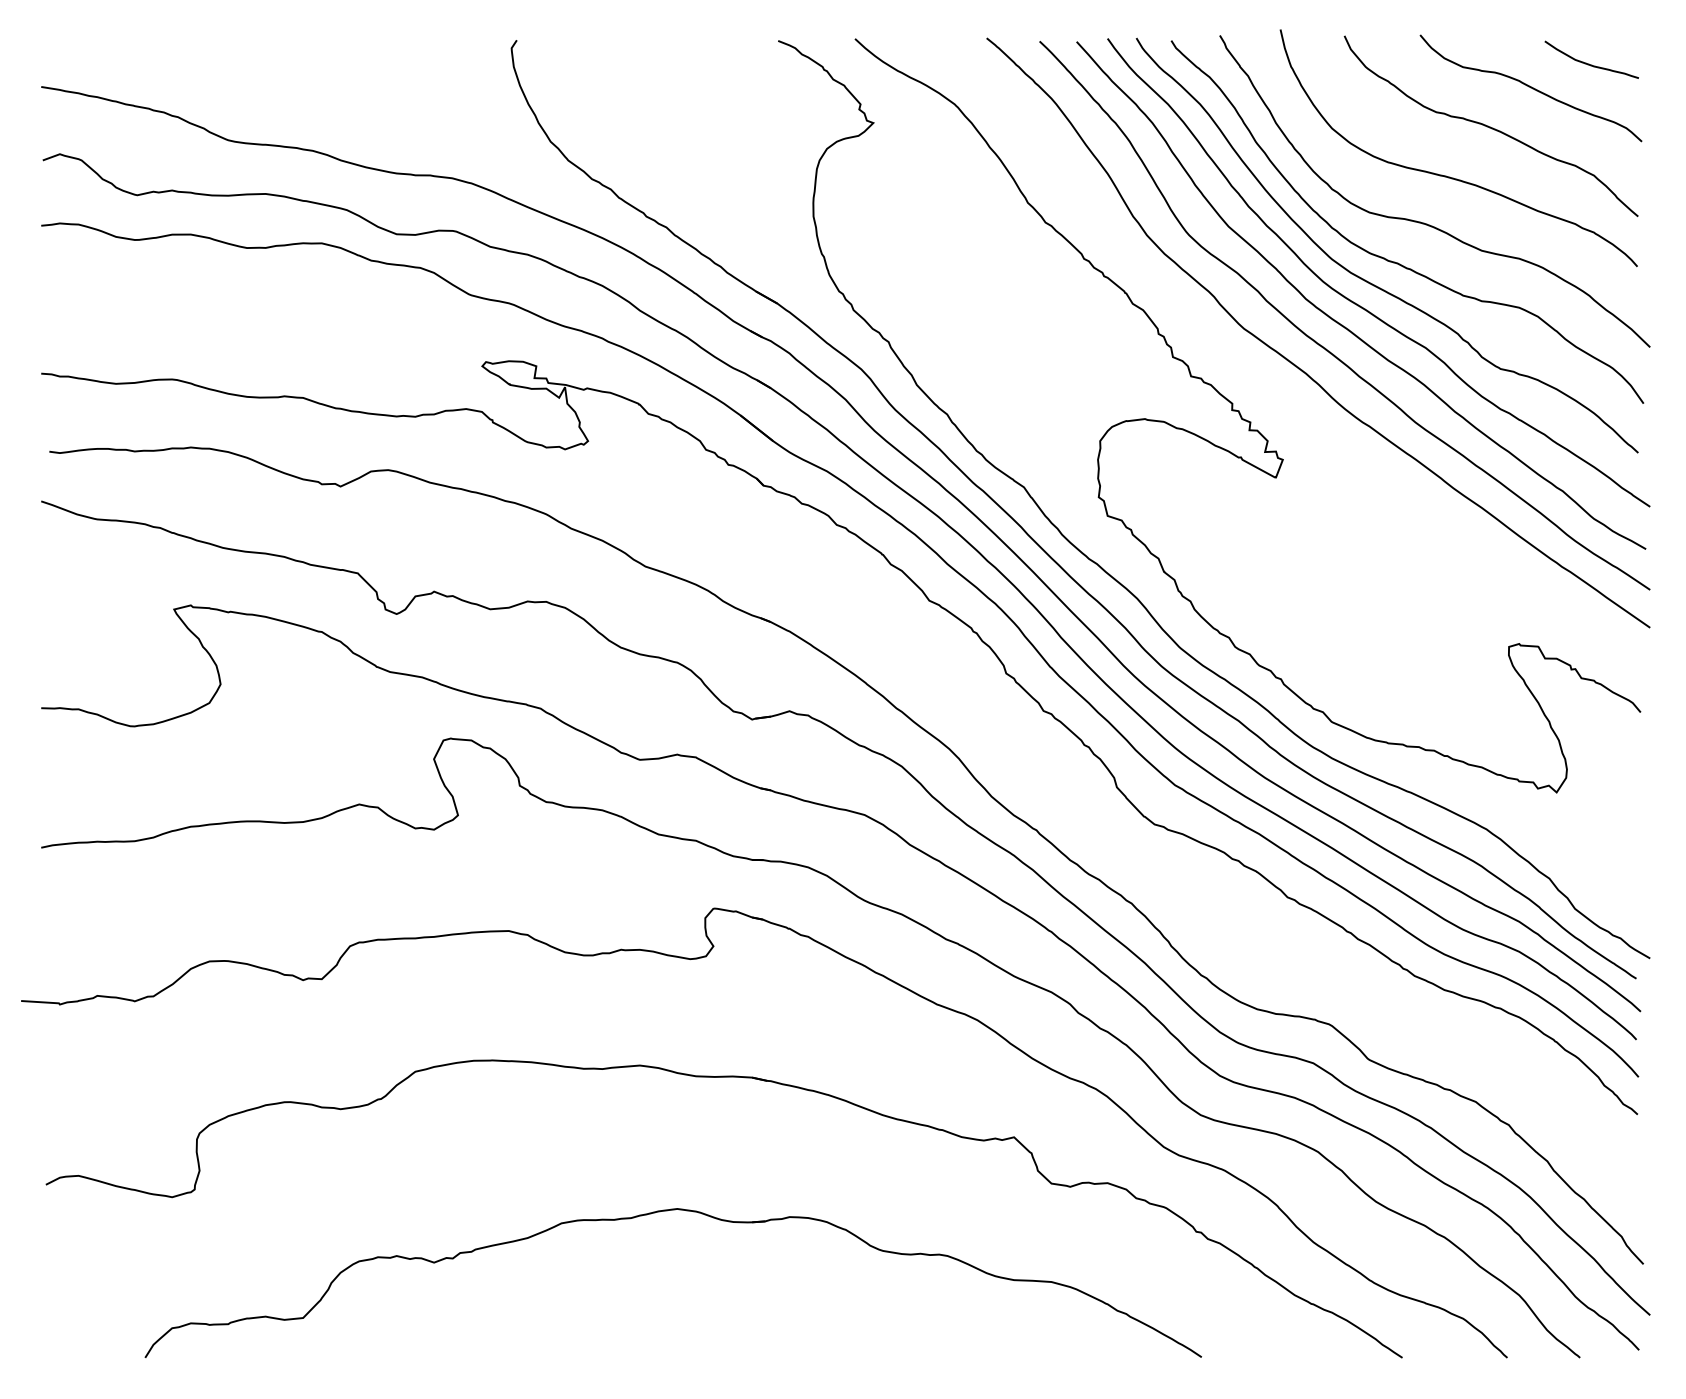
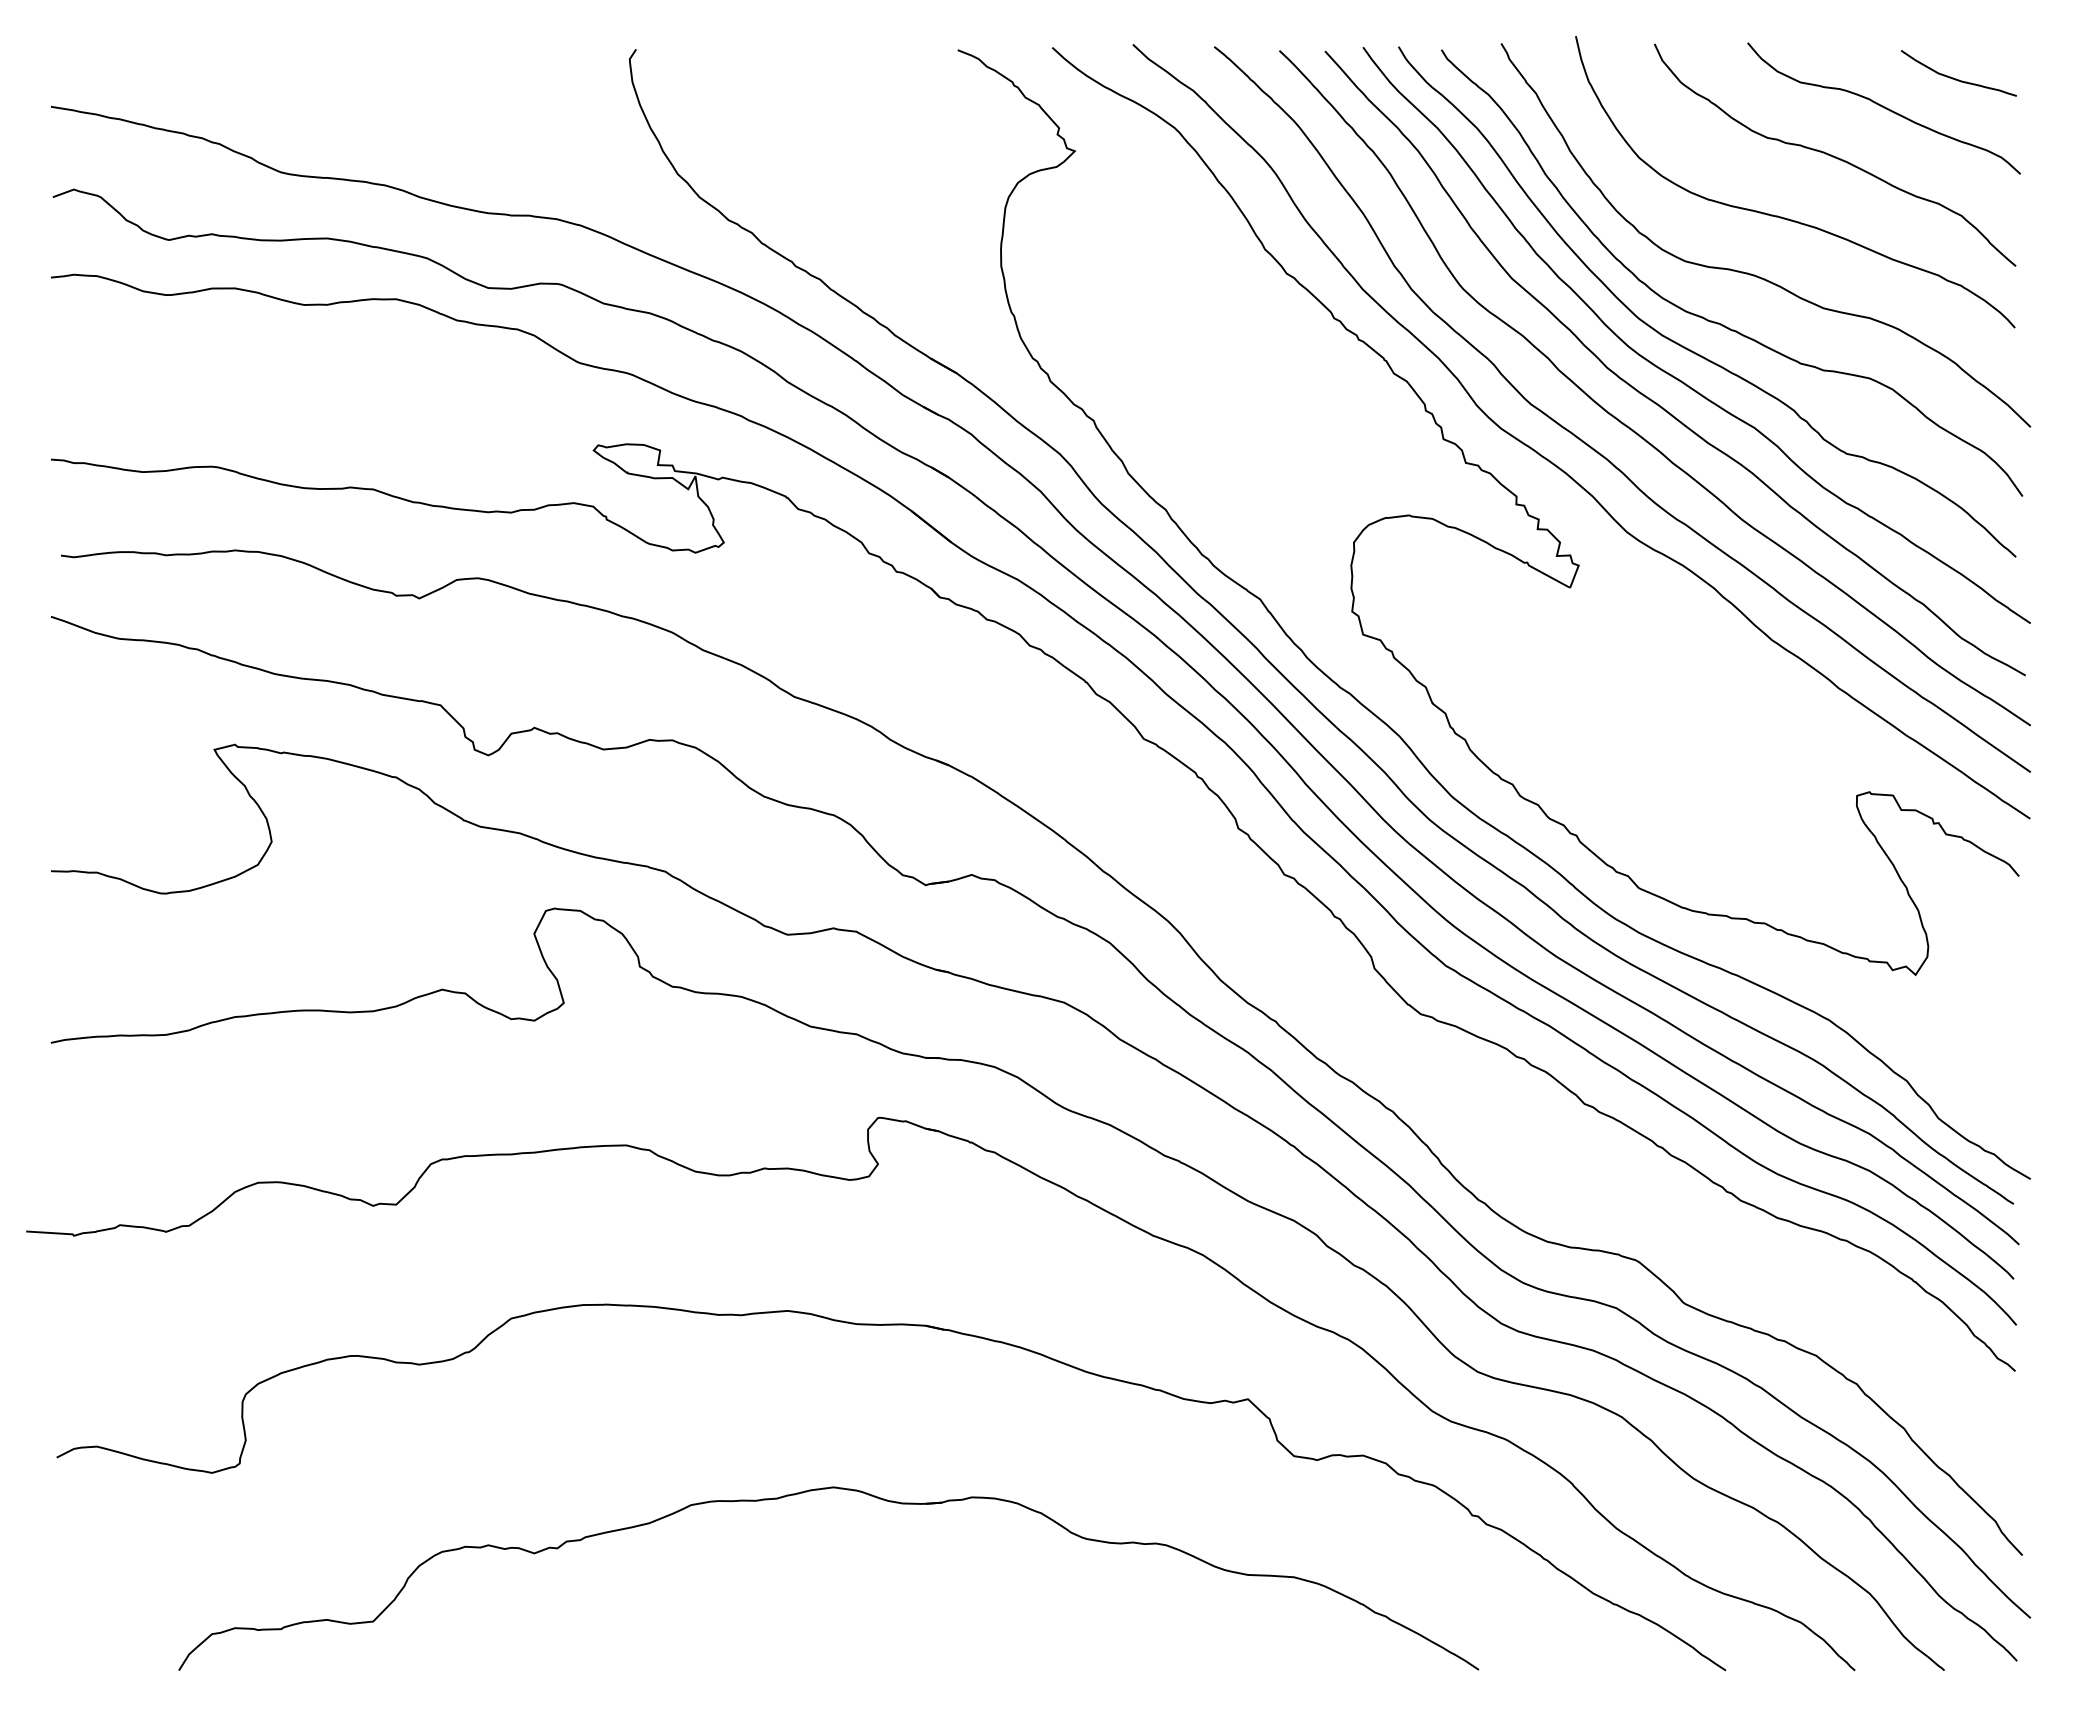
curve: (1265, 378) -> (1557, 465), added

